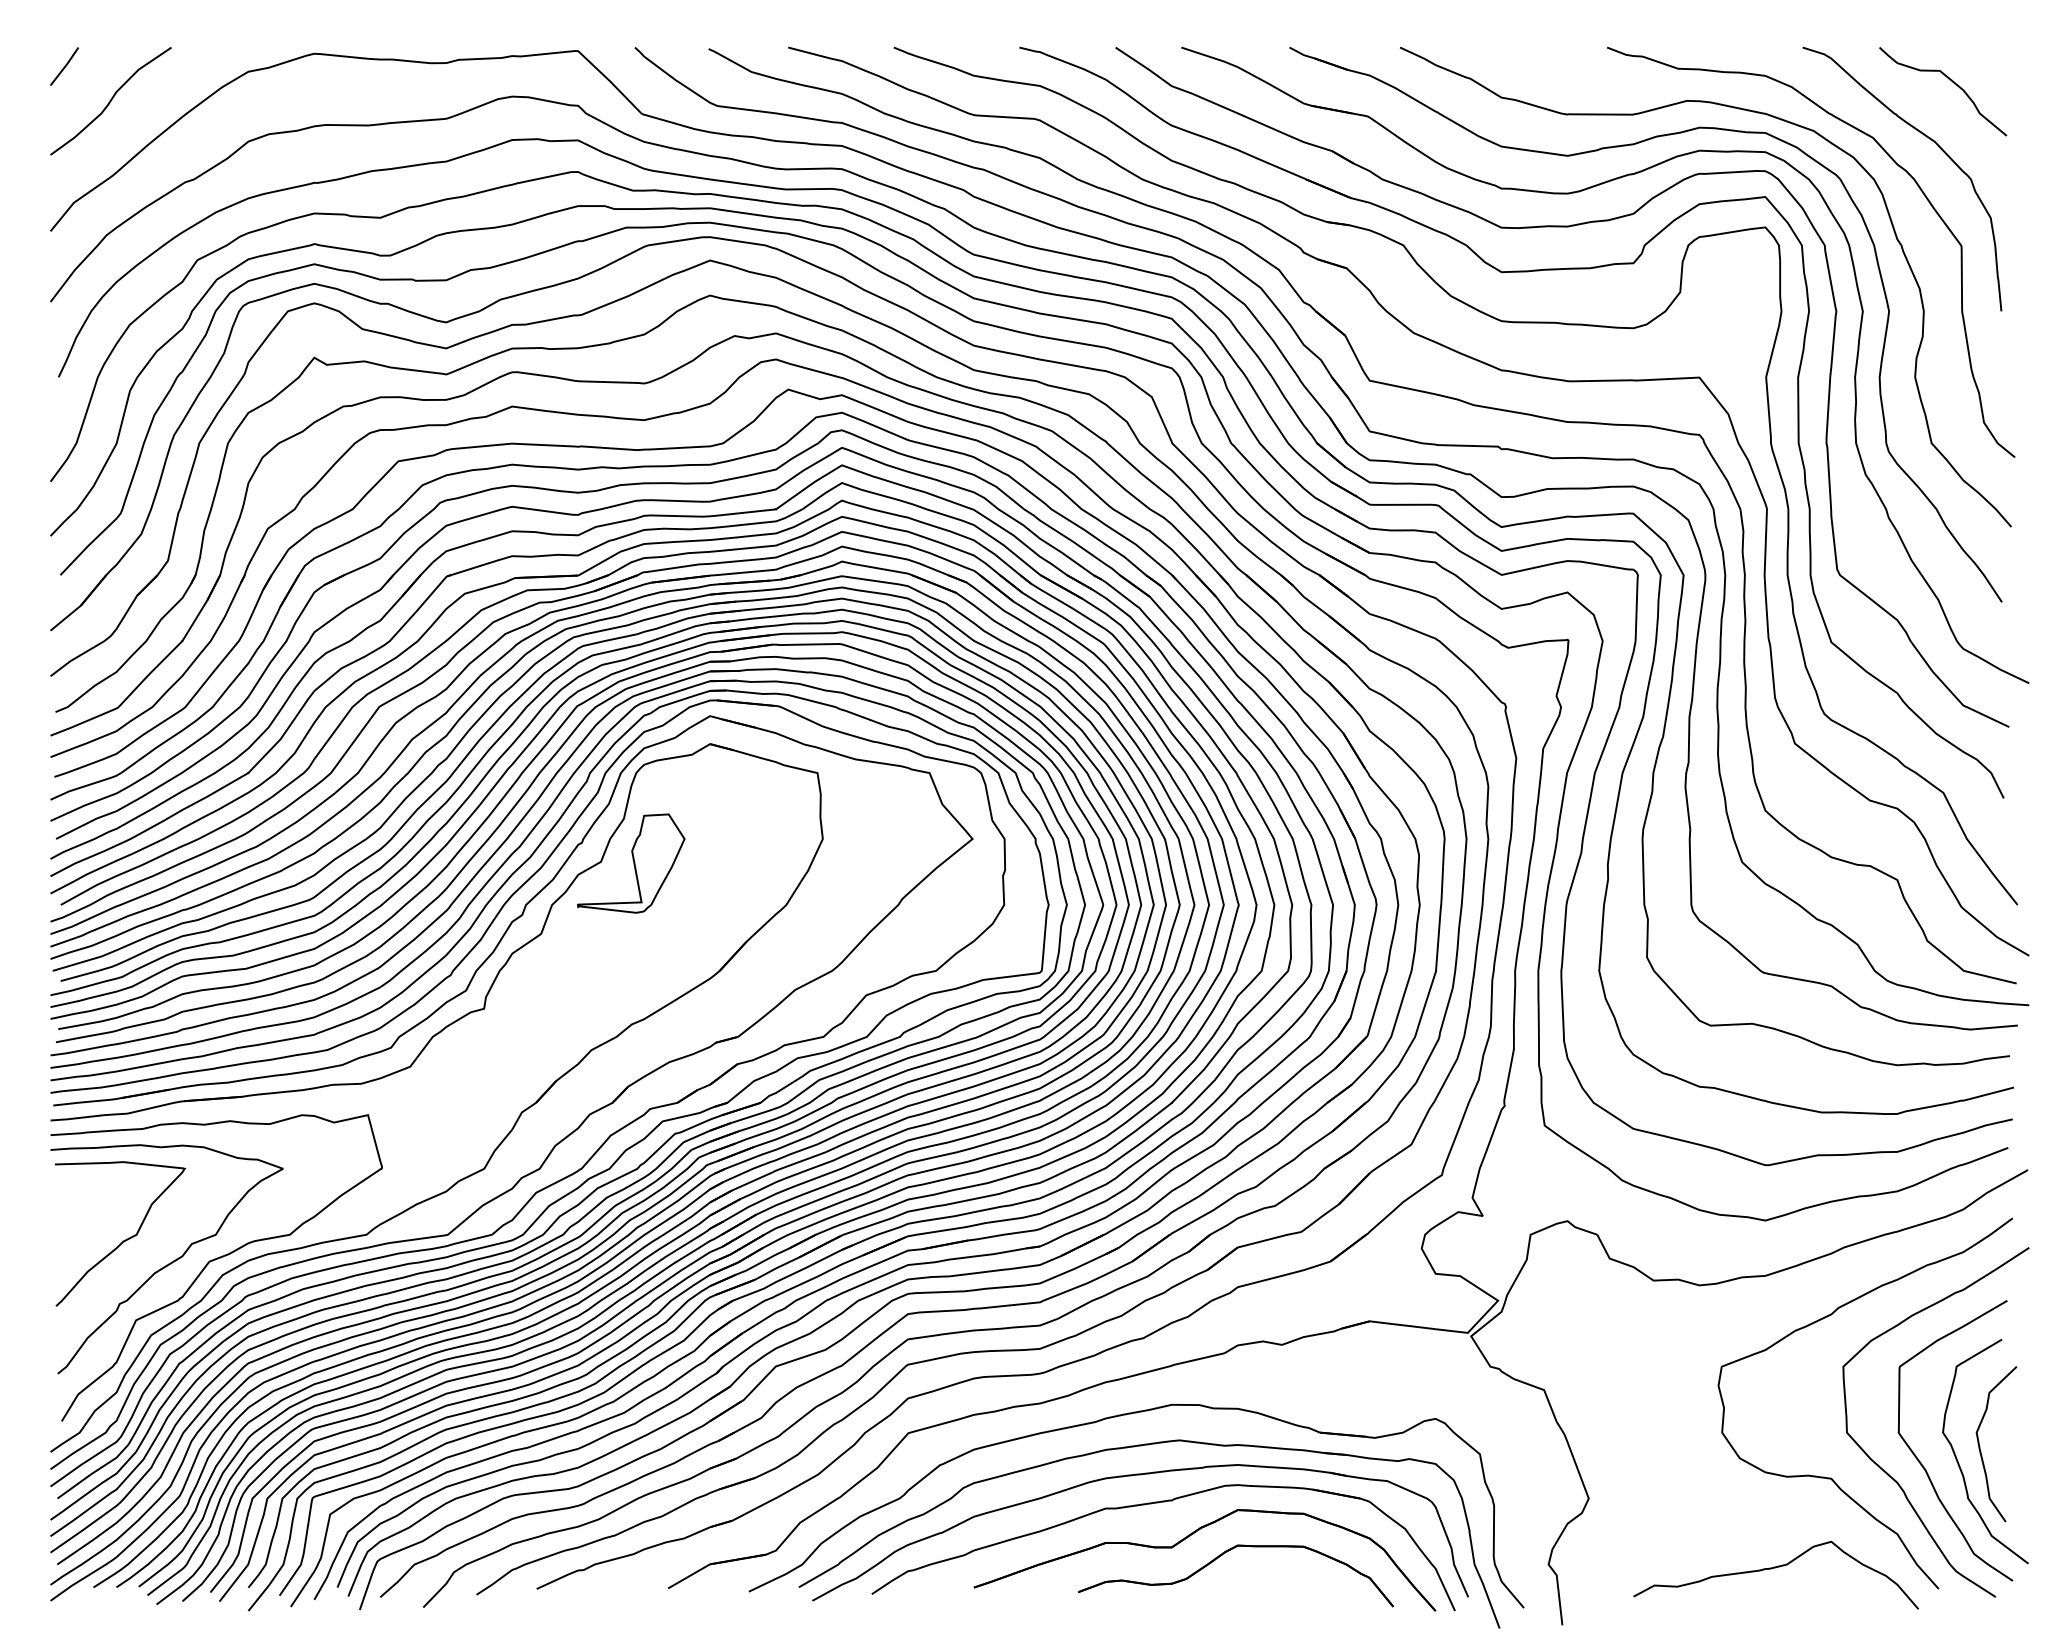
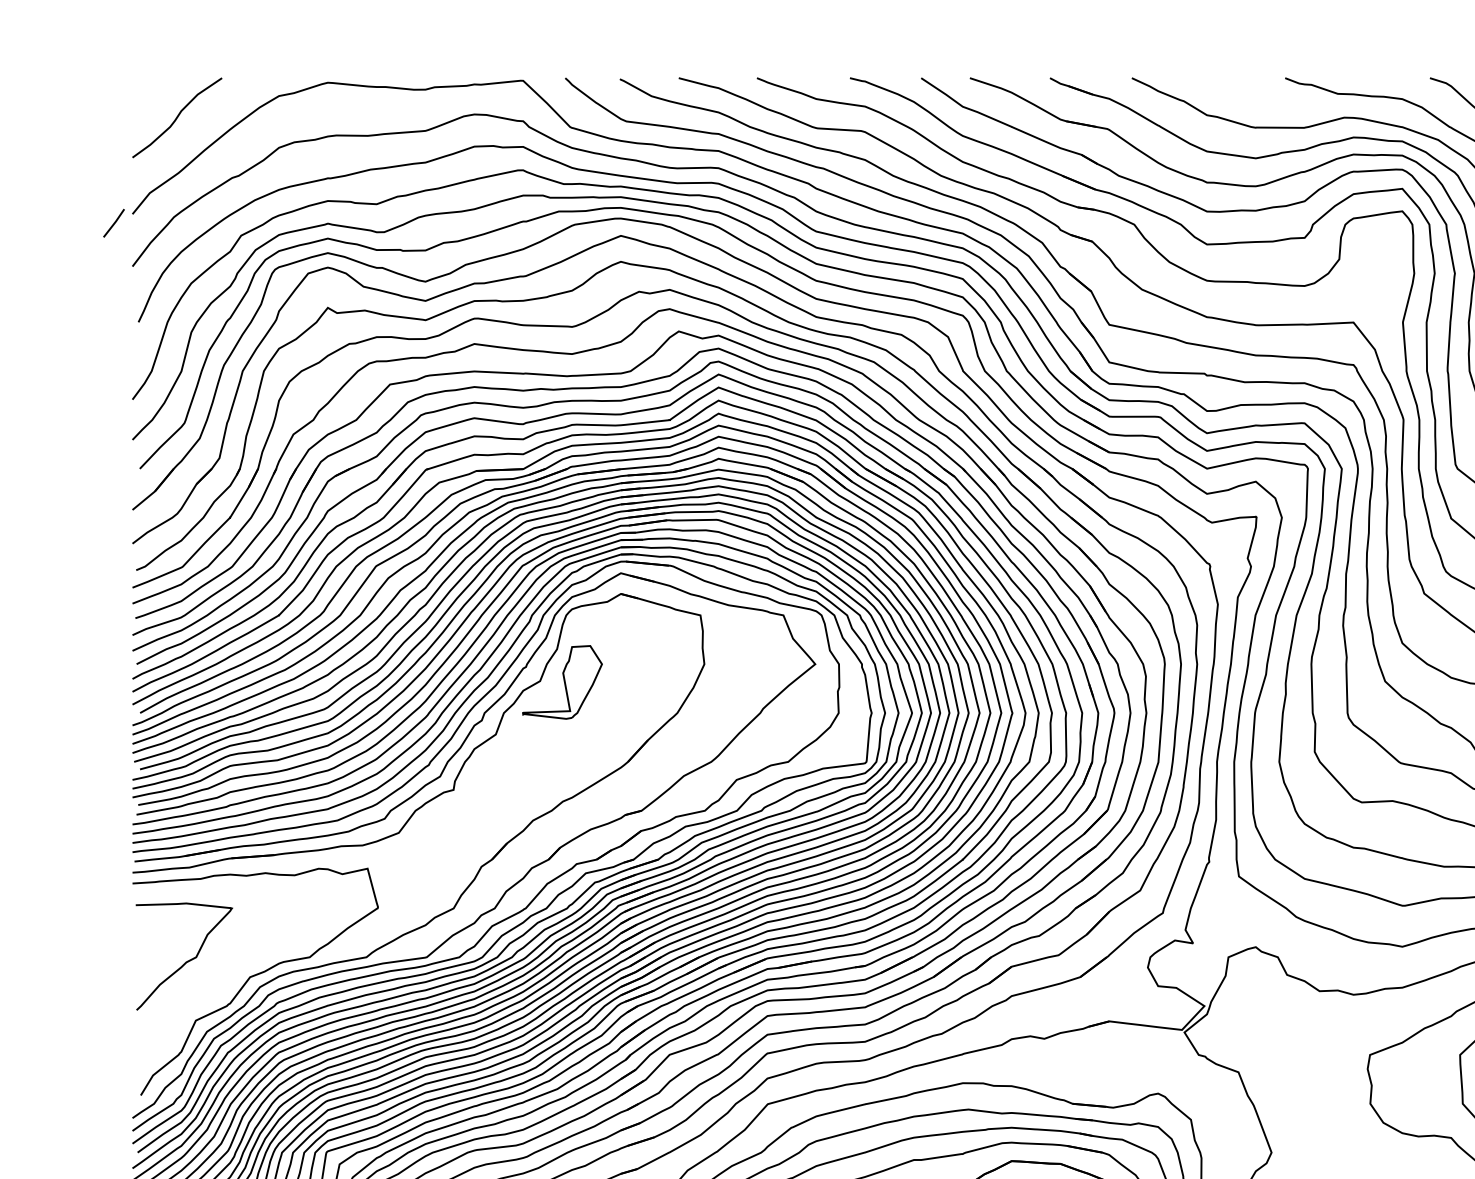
line: (64, 66) -> (113, 223), moved
curve: (168, 1263) -> (219, 978), removed

